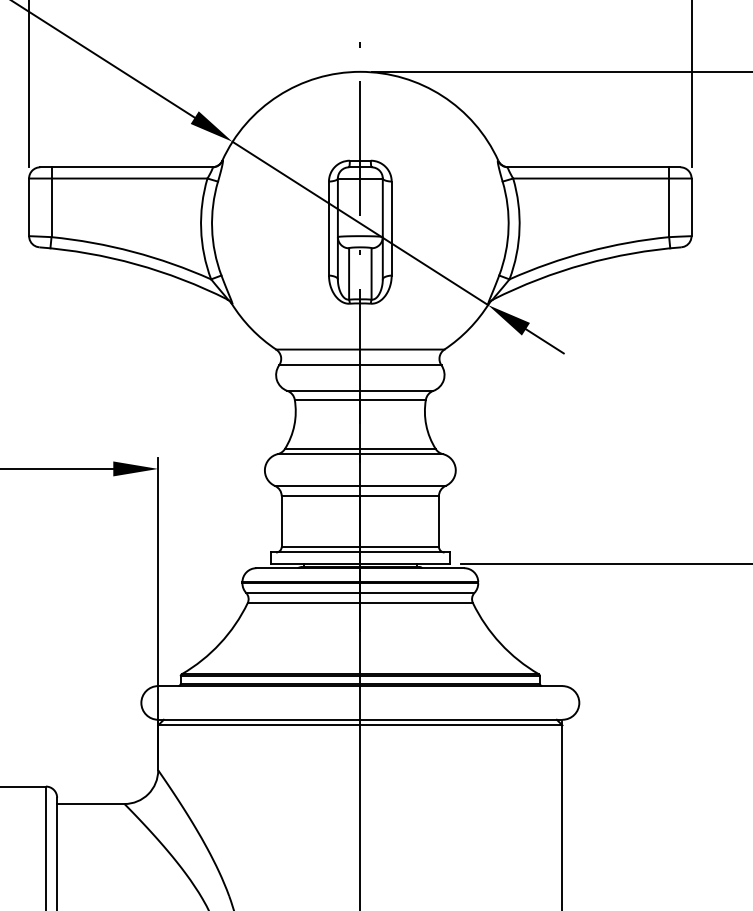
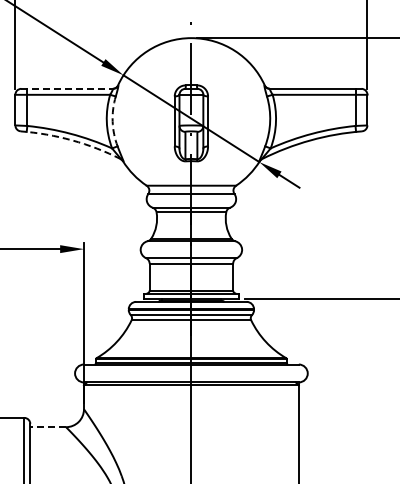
line: (127, 166) -> (67, 88), solid -> dashed
arc: (211, 228) -> (112, 121), solid -> dashed
arc: (136, 264) -> (72, 140), solid -> dashed
line: (91, 804) -> (48, 427), solid -> dashed

